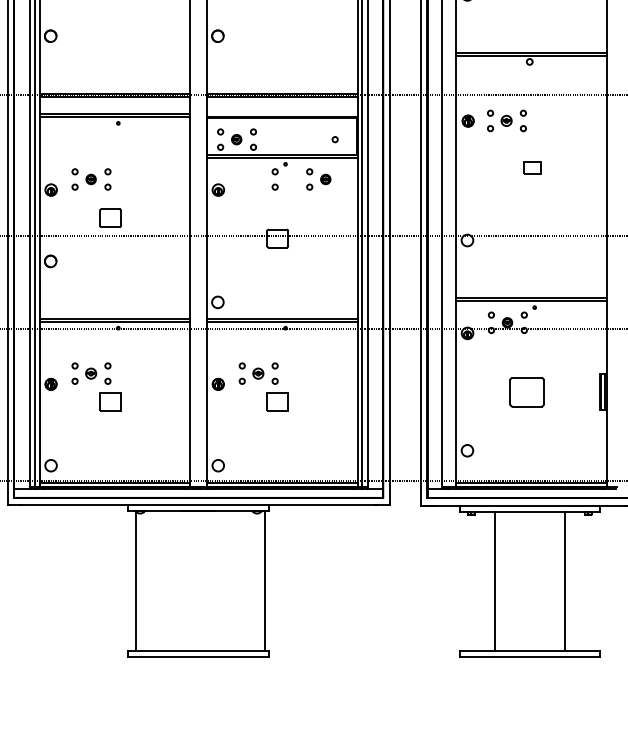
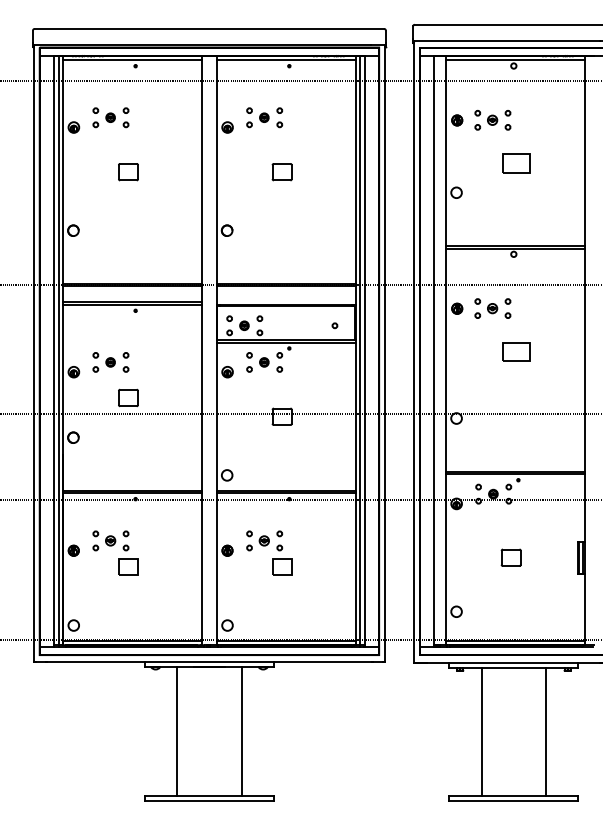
part: (532, 167) -> (516, 351), size x1.67
part: (318, 179) -> (257, 362), moved
part: (526, 391) -> (510, 557), size x0.62
line: (136, 580) -> (177, 731), moved
line: (265, 580) -> (241, 731), moved

